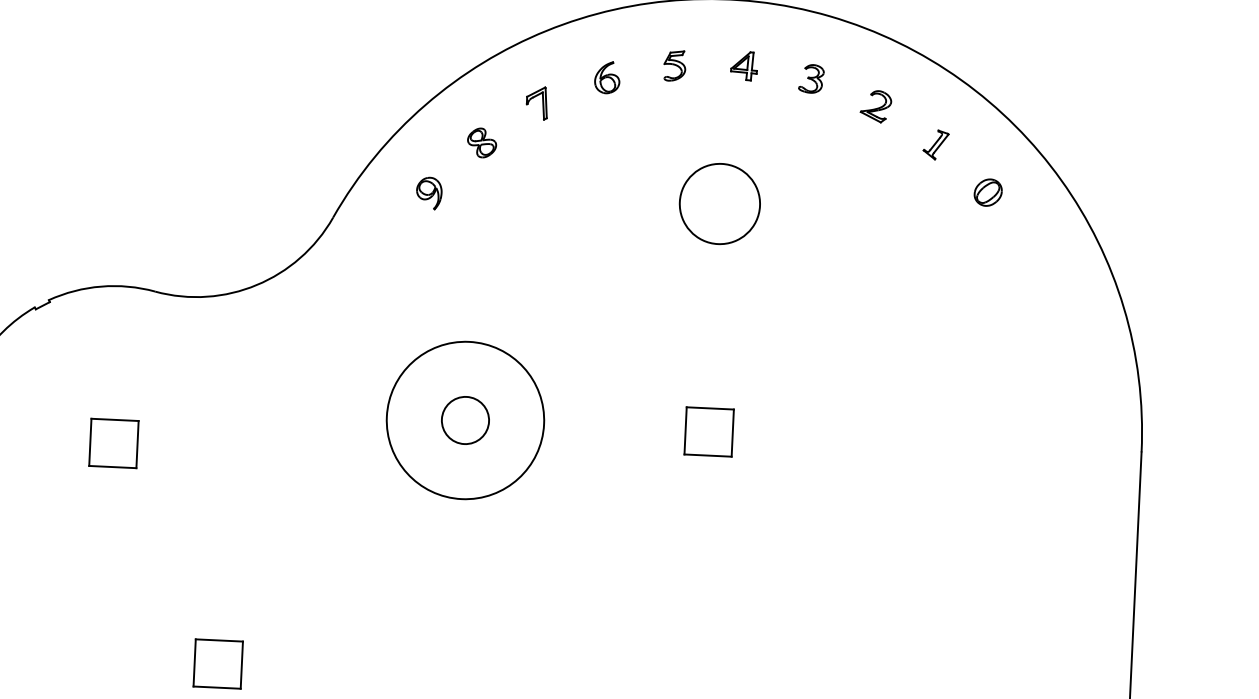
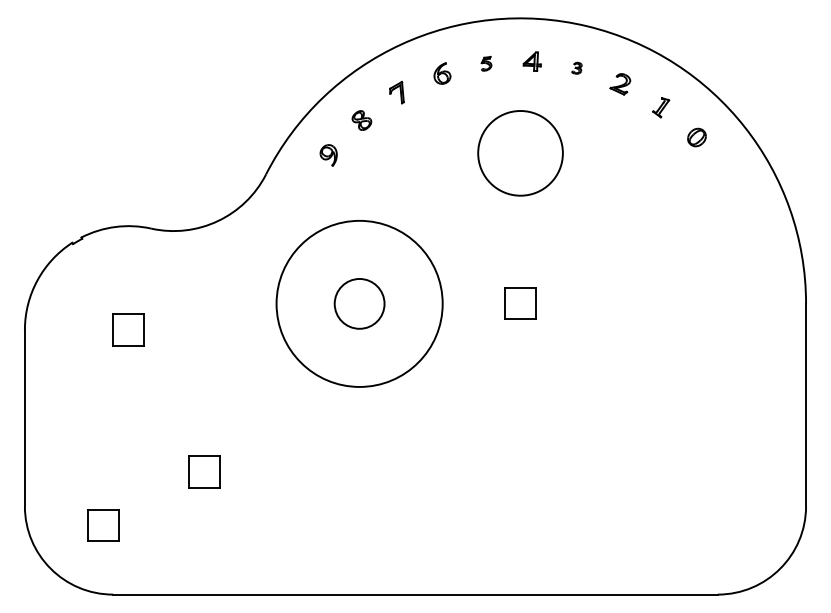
part: (674, 65) -> (486, 63), size x0.7
part: (810, 79) -> (576, 68), size x0.6
circle: (719, 202) -> (520, 152), size x1.6
circle: (465, 419) -> (359, 303), size x1.6
circle: (465, 419) -> (359, 303), size x1.6

